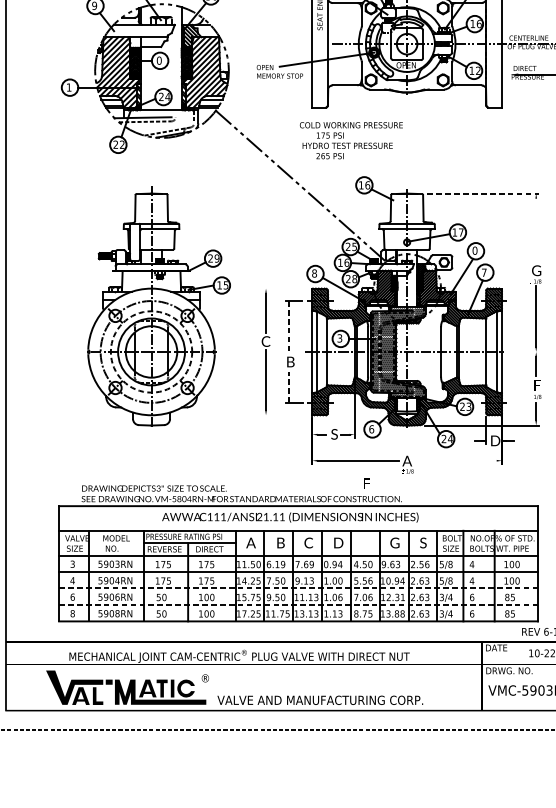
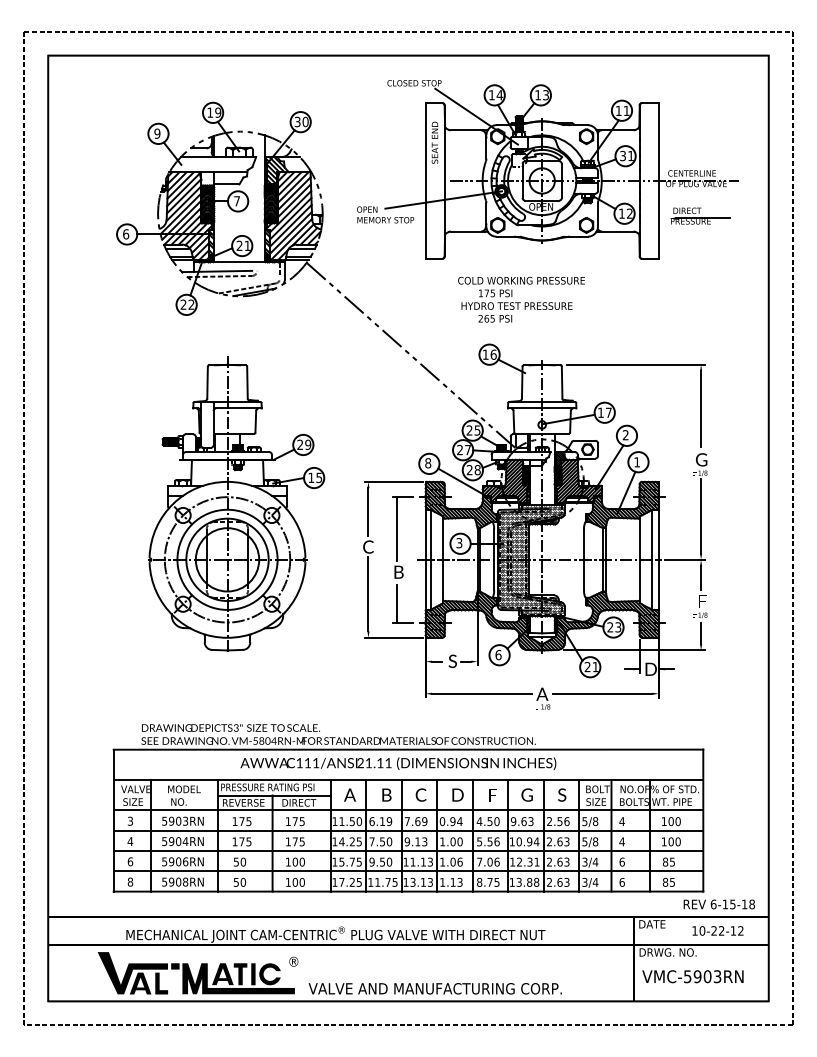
text: (476, 23) -> (627, 155), 16 -> 31
text: (159, 60) -> (237, 201), 0 -> 7
text: (69, 87) -> (126, 234), 1 -> 6
text: (167, 96) -> (247, 245), 24 -> 21
text: (351, 140) -> (521, 299), moved
line: (482, 193) -> (635, 364), dashed -> solid
line: (536, 229) -> (701, 408), added
text: (474, 250) -> (625, 435), 0 -> 2
text: (344, 262) -> (464, 449), 16 -> 27
text: (484, 272) -> (637, 462), 7 -> 1
line: (286, 288) -> (393, 481), added
line: (288, 326) -> (396, 528), dashed -> solid
circle: (151, 351) -> (227, 559), dashed -> solid
line: (522, 351) -> (684, 559), added
line: (288, 387) -> (396, 603), dashed -> solid
line: (286, 415) -> (393, 637), added
text: (450, 439) -> (595, 667), 24 -> 21
line: (456, 460) -> (602, 693), added
text: (366, 484) -> (492, 795), moved
line: (298, 588) -> (408, 851), dashed -> solid
line: (298, 605) -> (408, 871), dashed -> solid

